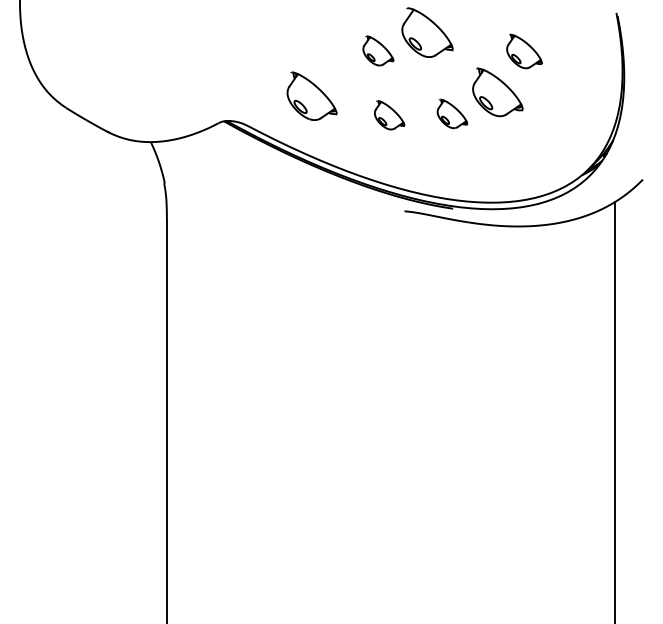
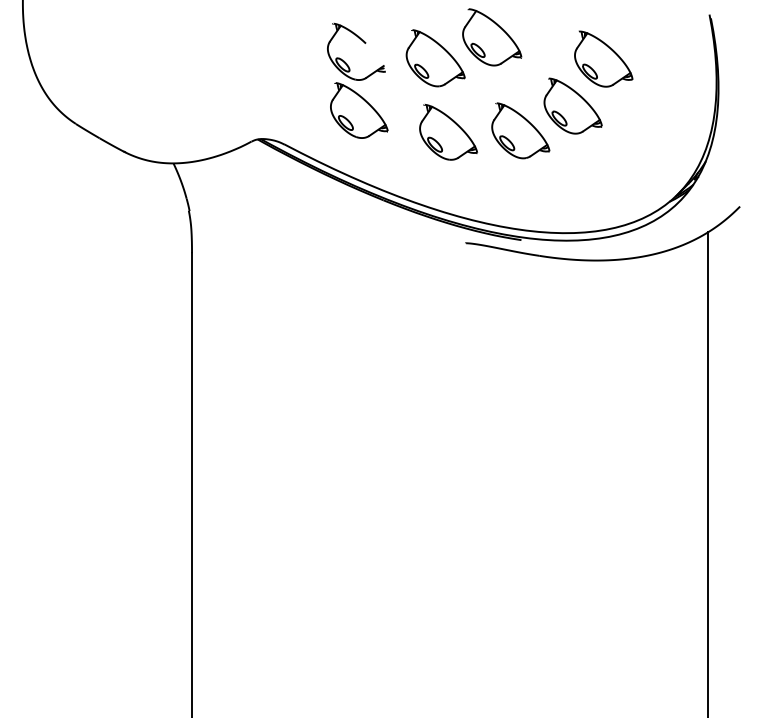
part: (316, 37) -> (364, 43), added
part: (378, 50) -> (435, 58), size x1.67
part: (524, 50) -> (603, 58), size x1.43
part: (452, 113) -> (520, 130), size x1.67
part: (389, 115) -> (448, 132), size x1.67

